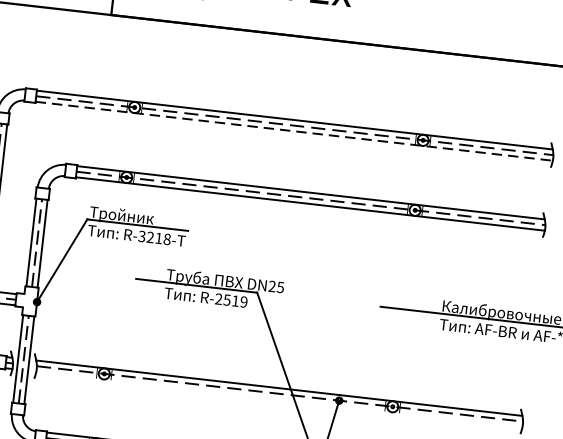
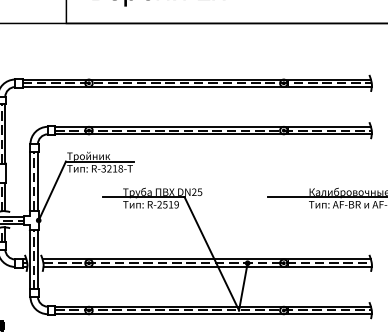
line: (294, 131) -> (197, 87), dashed -> solid
line: (279, 398) -> (207, 266), added

